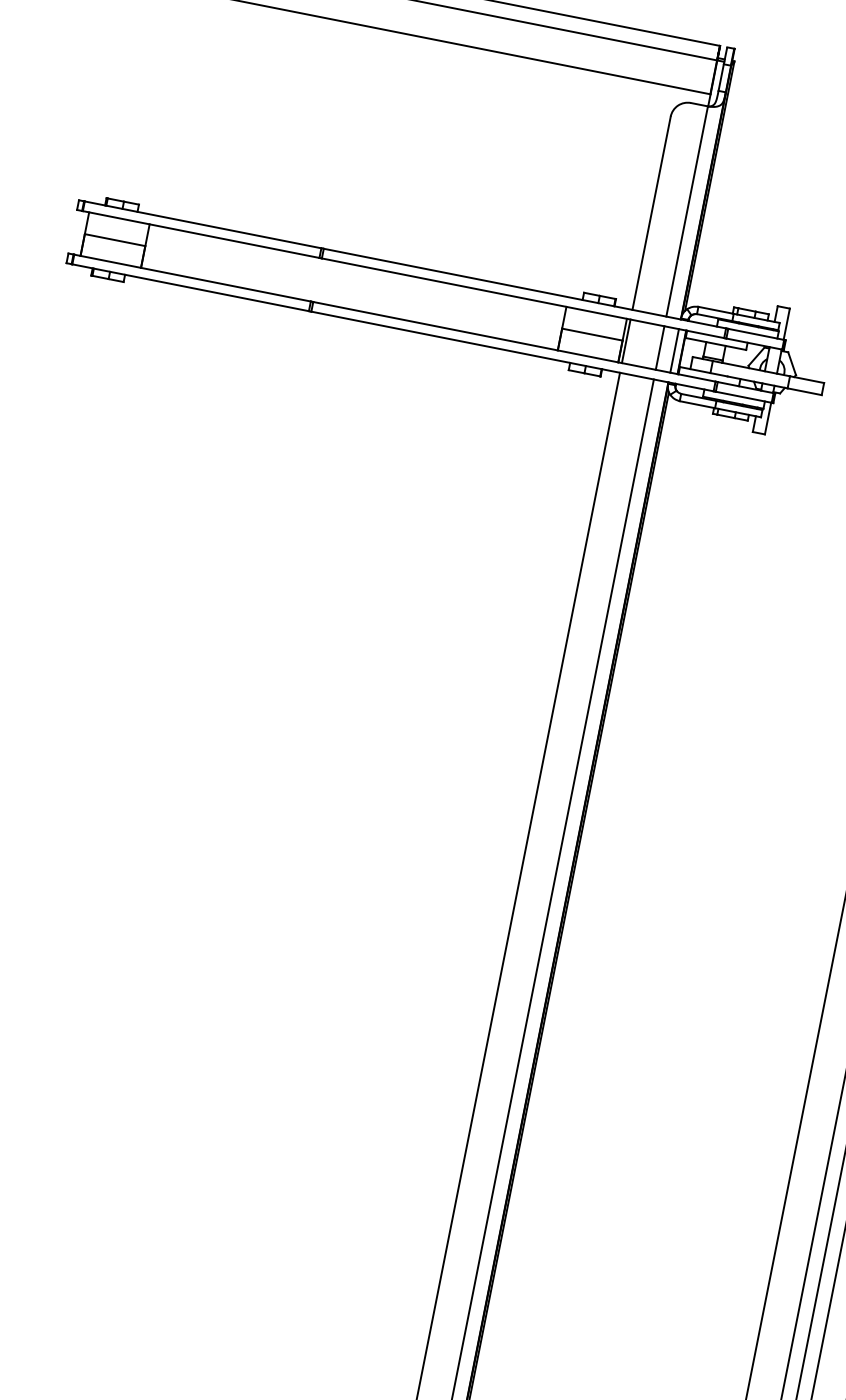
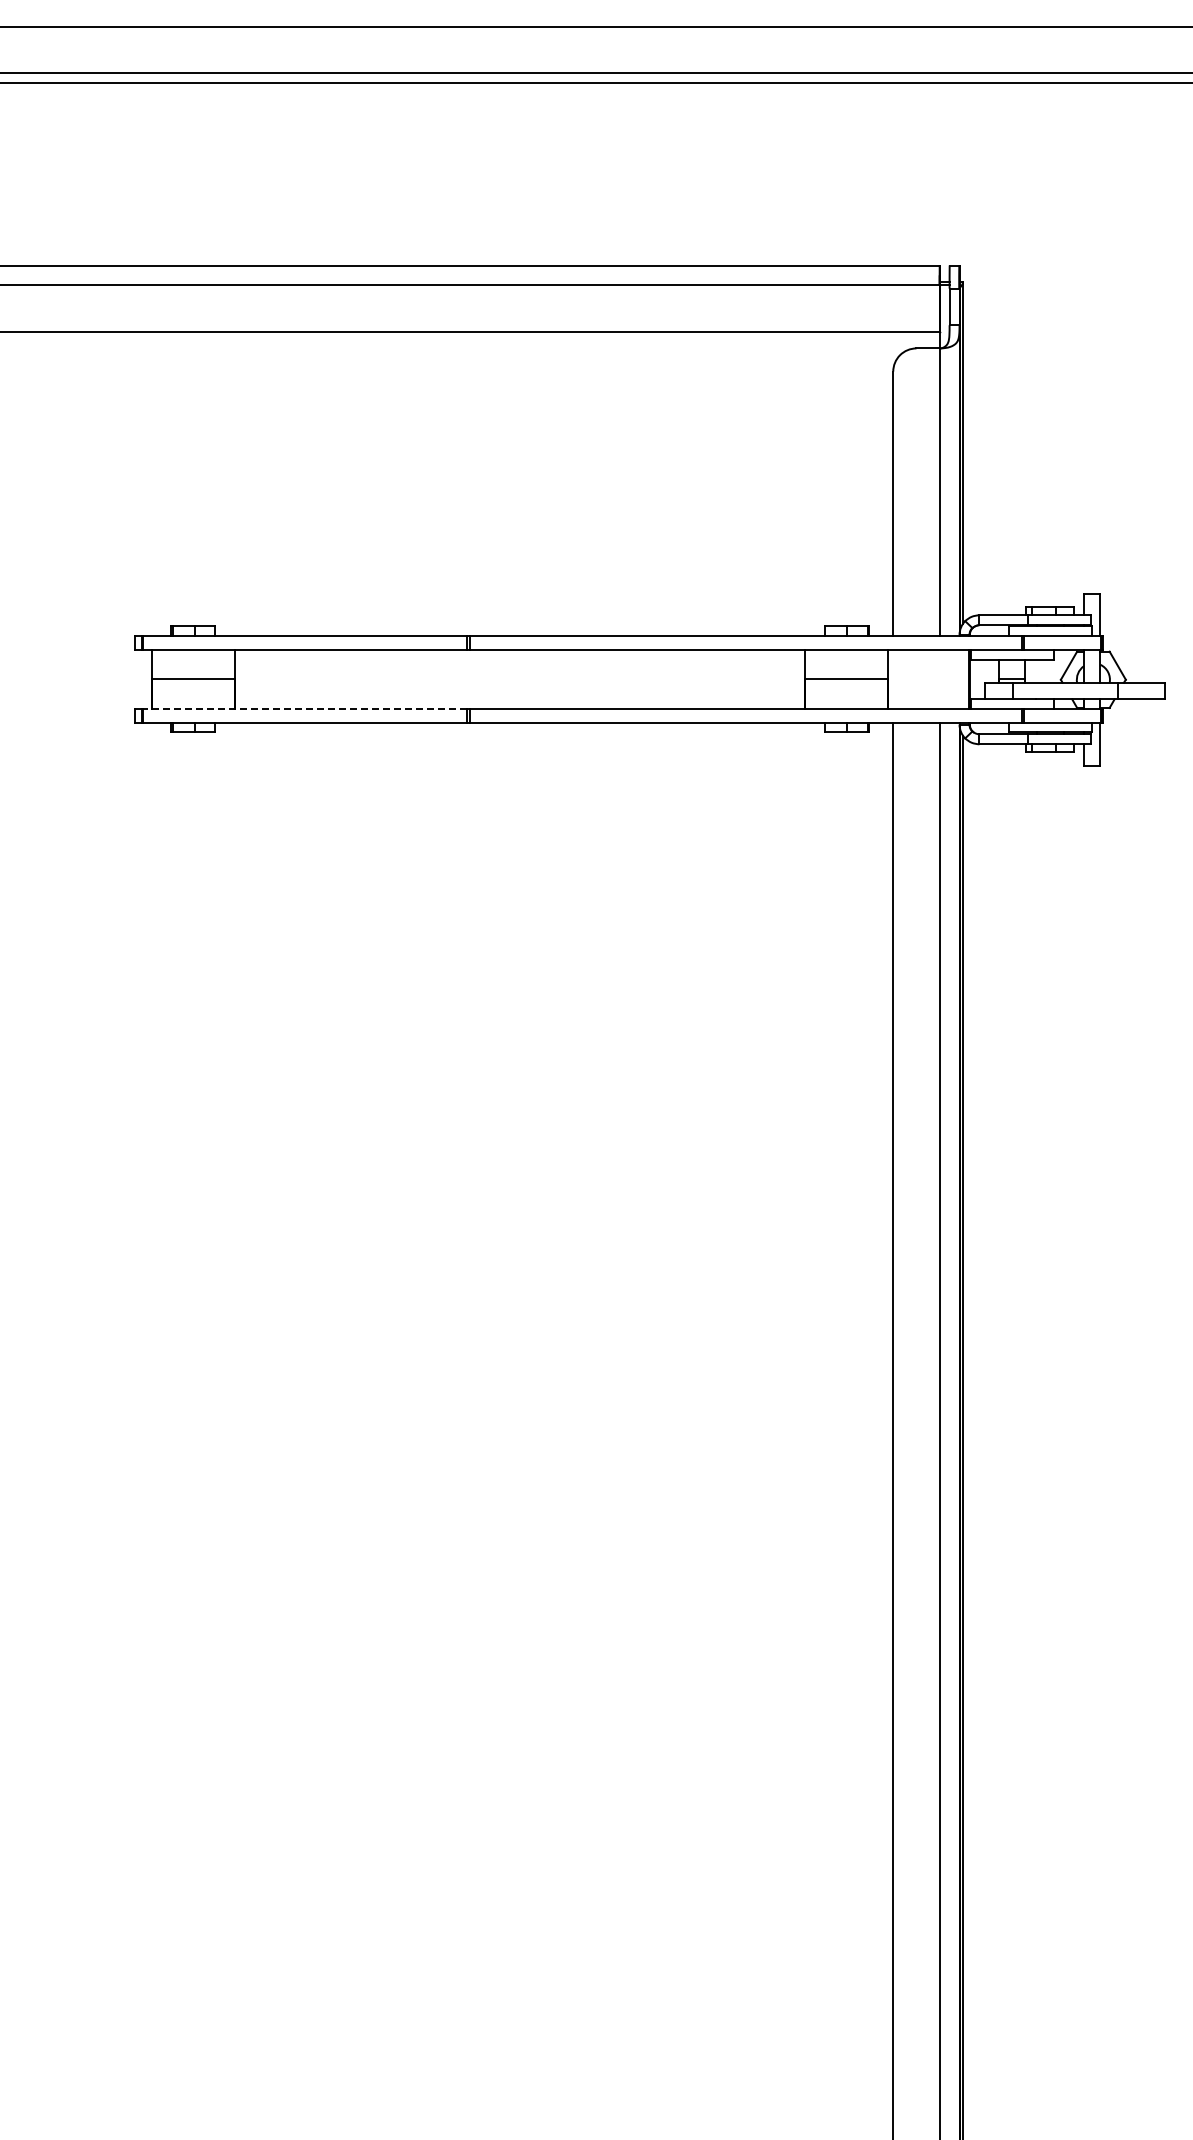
line: (192, 278) -> (304, 709), solid -> dashed
line: (626, 341) -> (893, 679), removed
line: (659, 348) -> (939, 679), removed
line: (674, 350) -> (959, 679), removed

